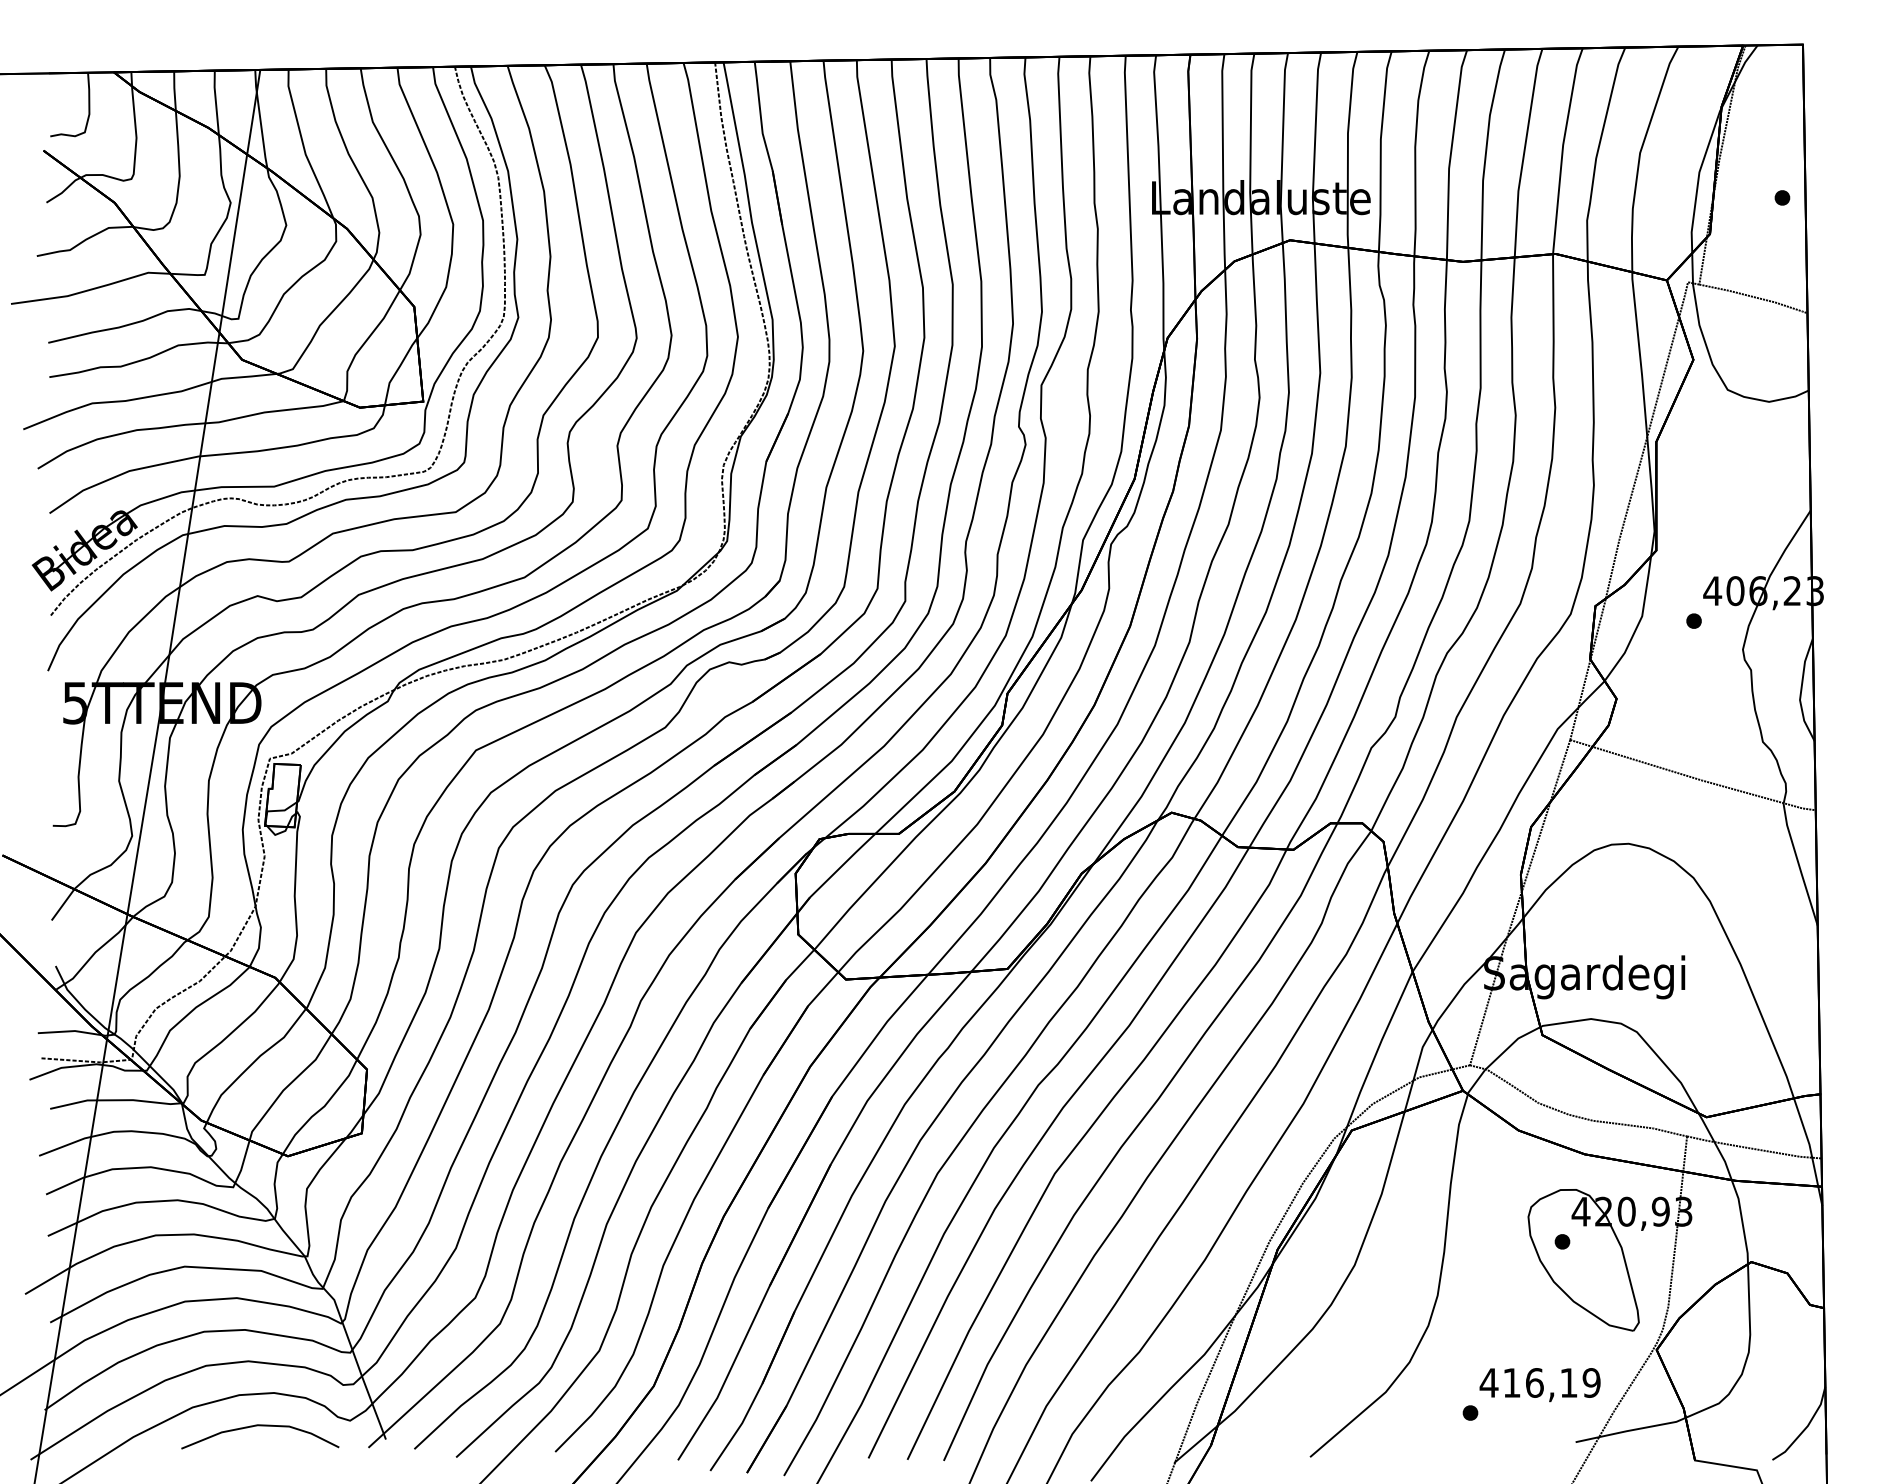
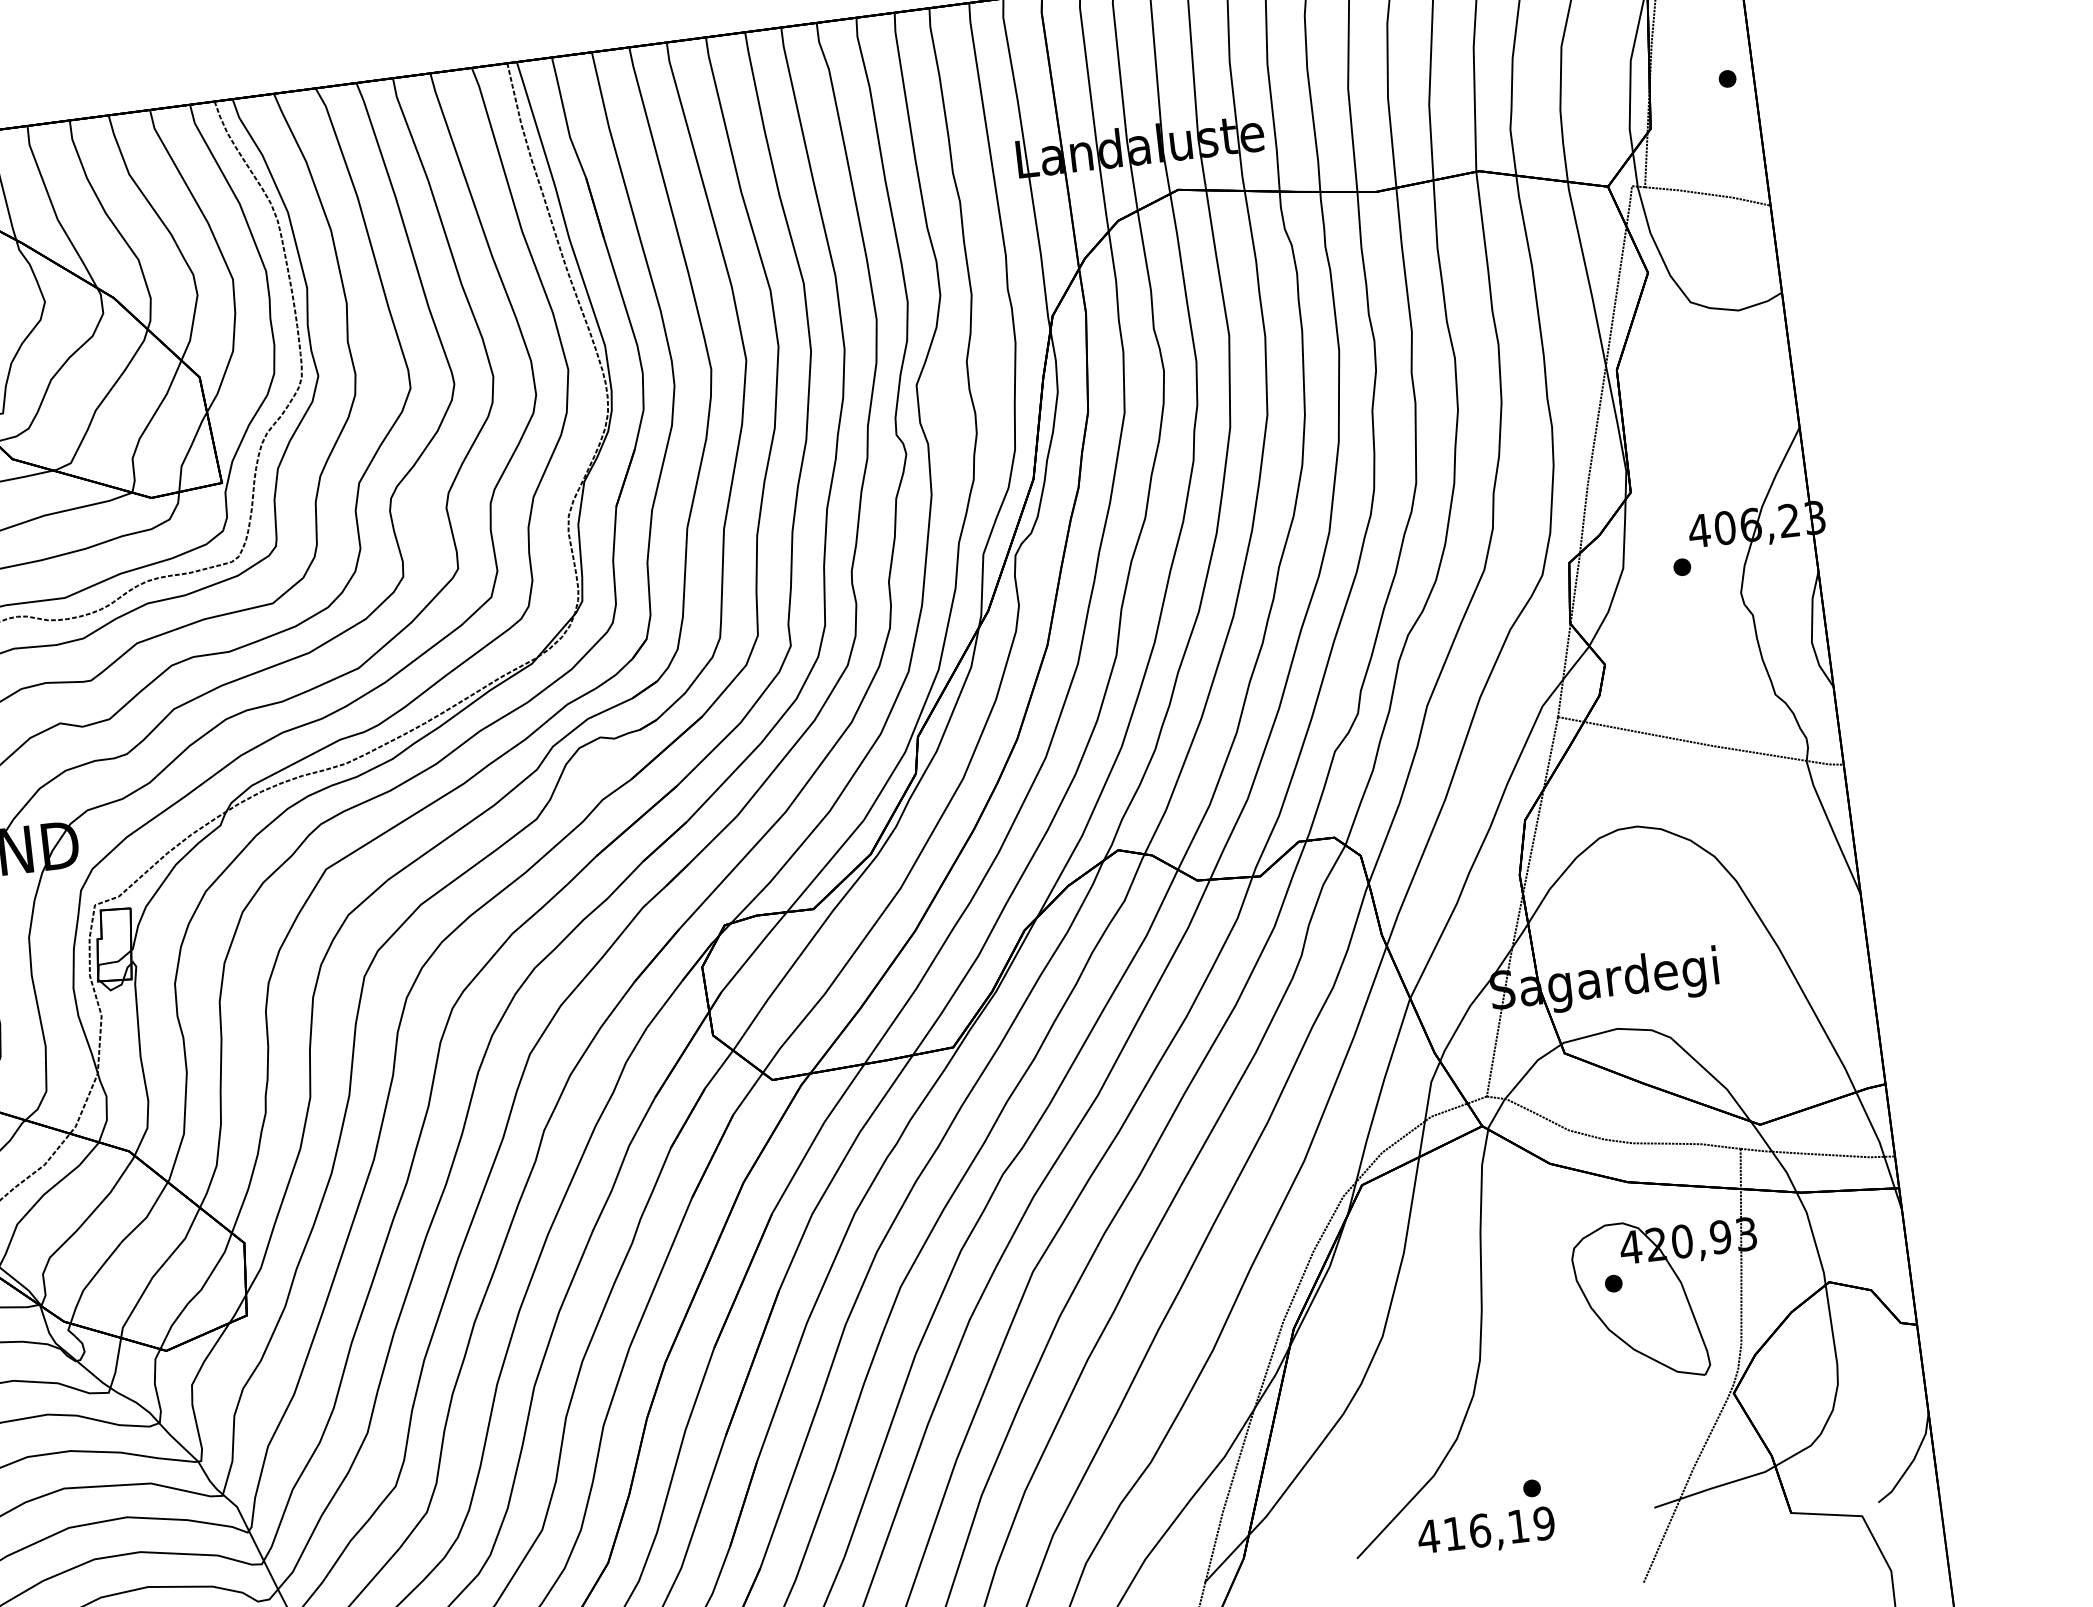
text: (1539, 1385) -> (1485, 1533), moved

